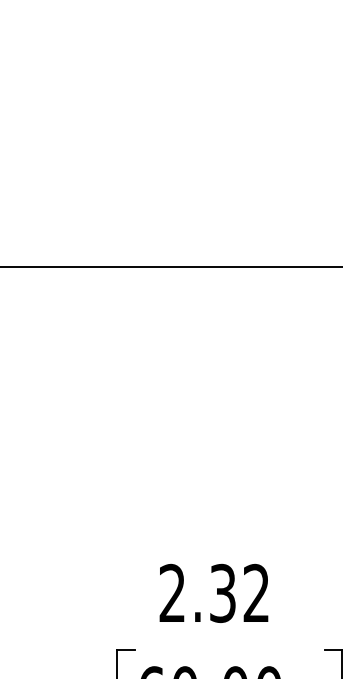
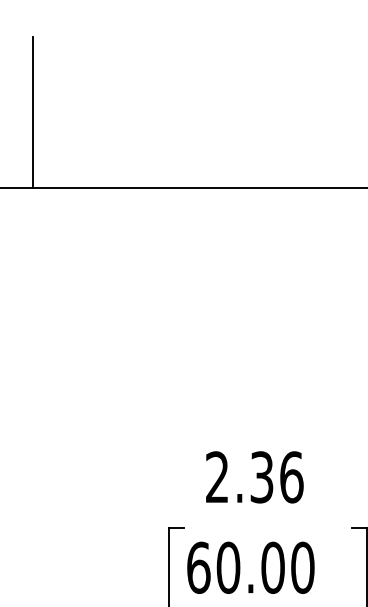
text: (256, 593) -> (291, 477), 2.32 -> 2.36

